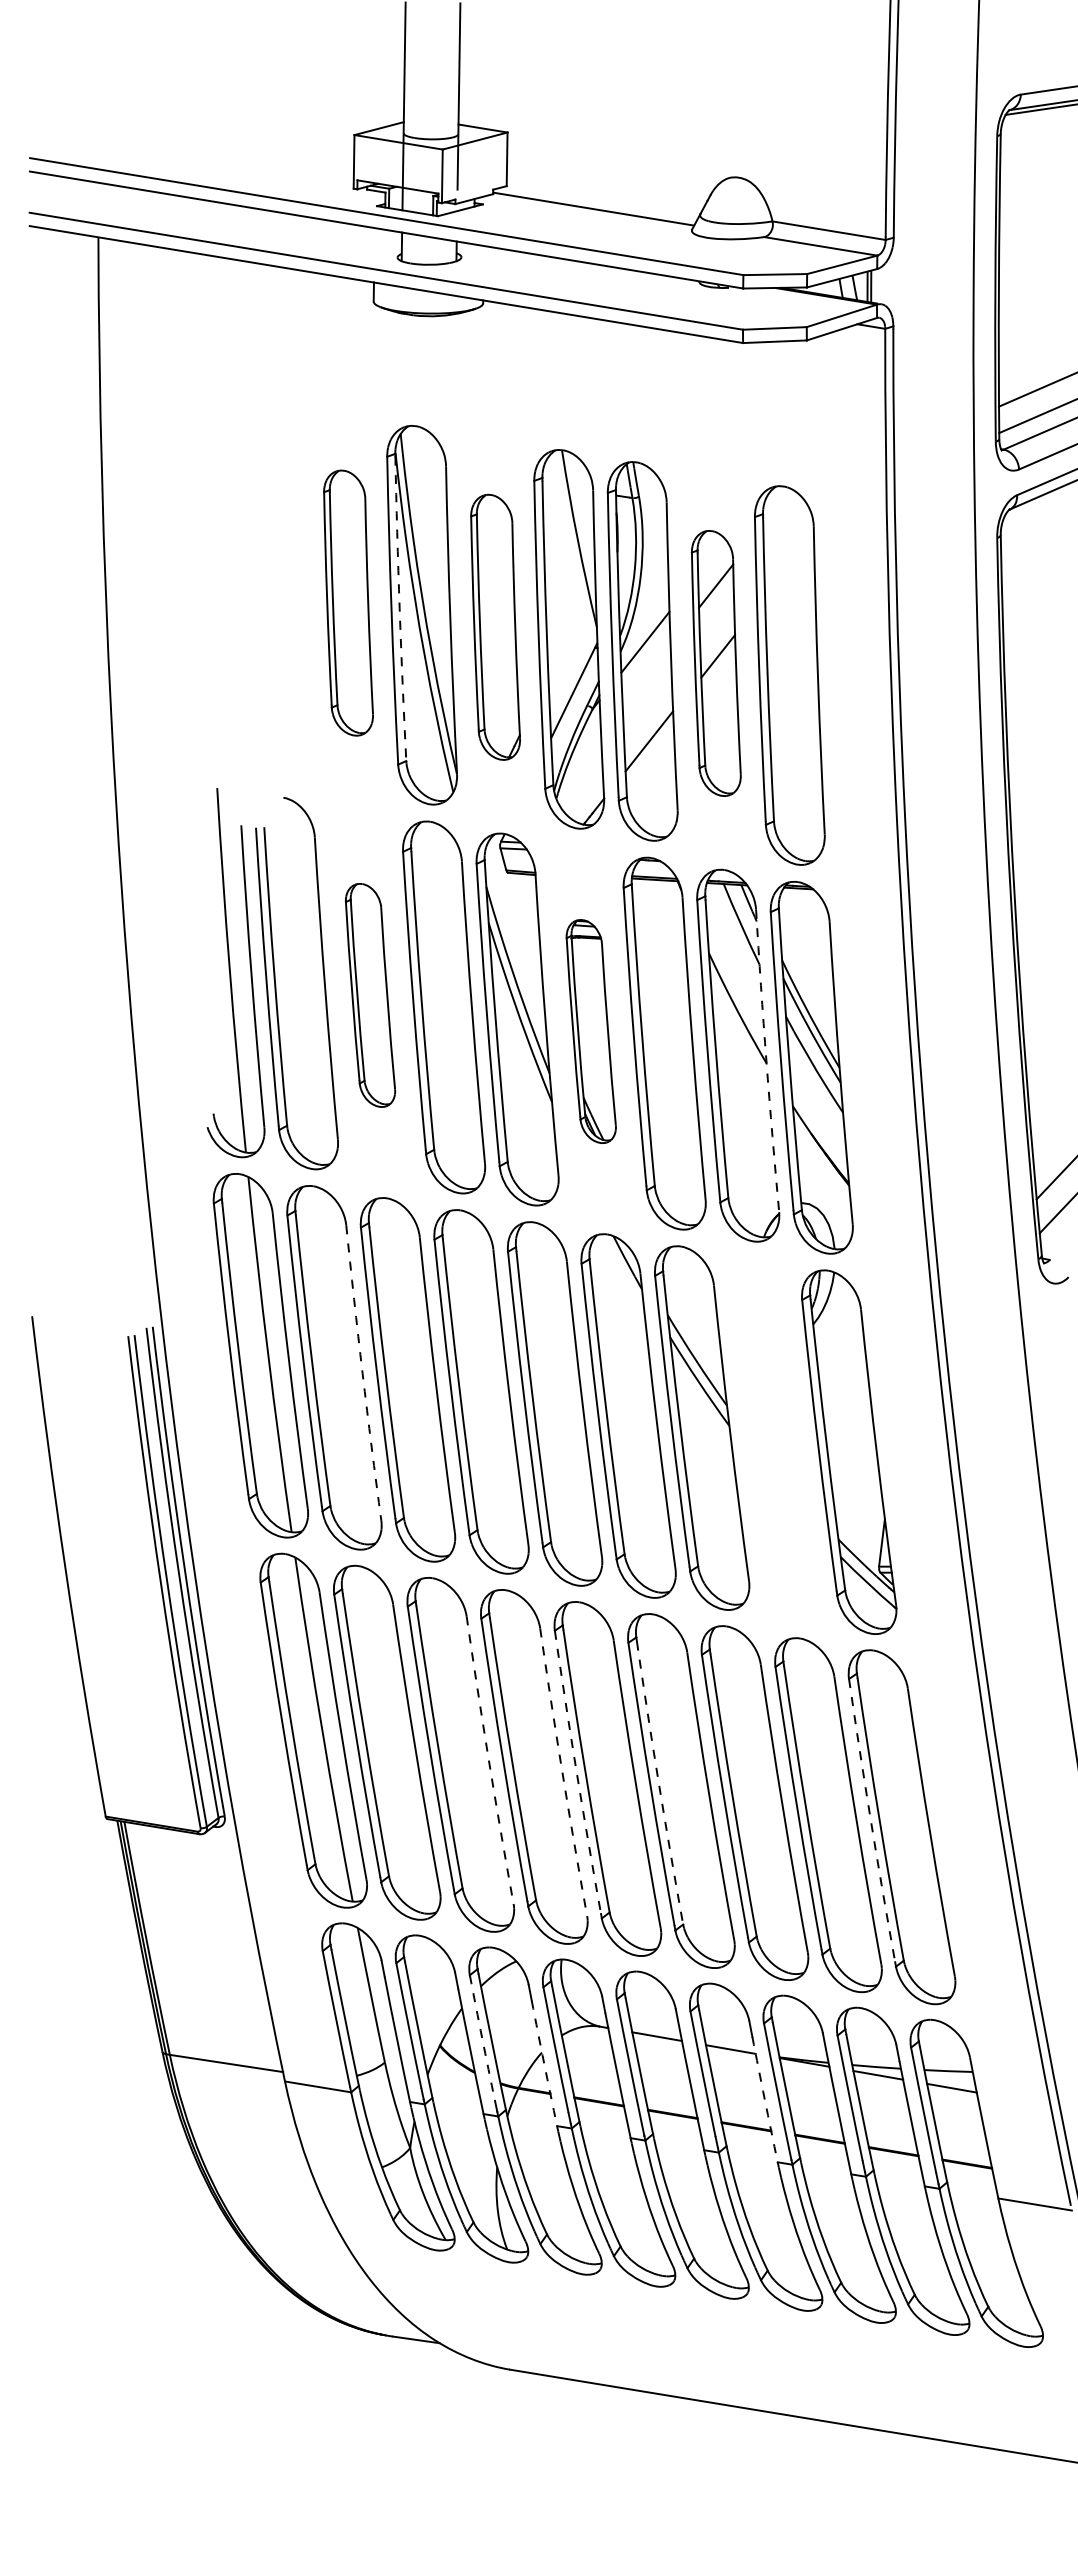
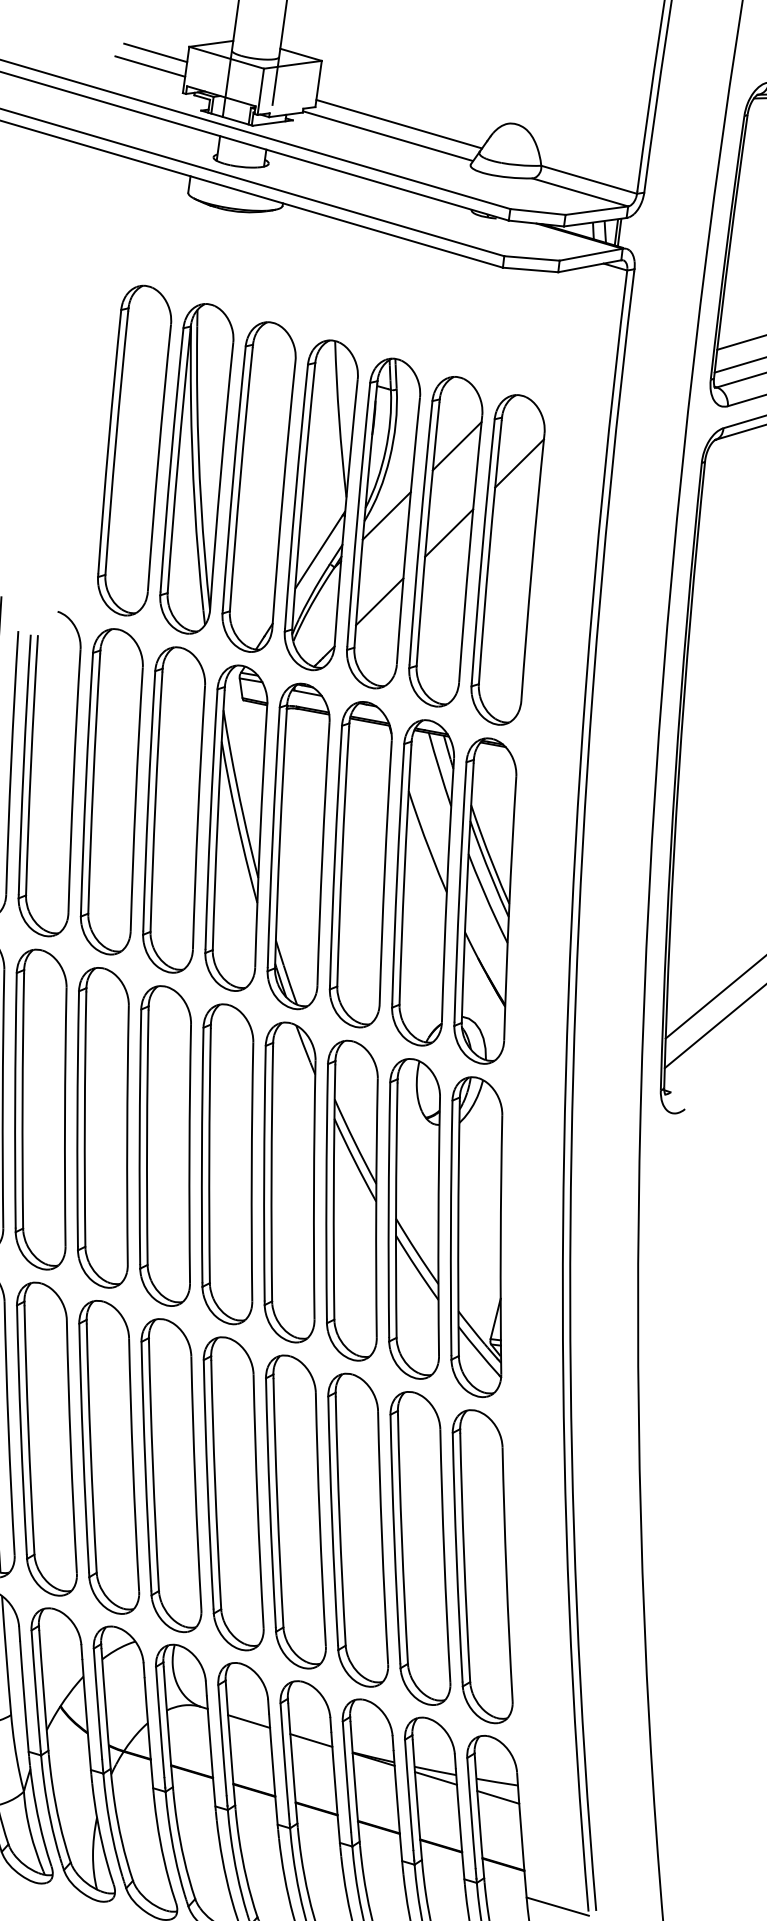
line: (316, 146) -> (155, 52), added
line: (312, 162) -> (150, 66), added
line: (604, 193) -> (399, 123), added
line: (789, 564) -> (519, 463), added
part: (348, 602) -> (134, 449), size x1.43
arc: (399, 608) -> (177, 460), dashed -> solid
part: (495, 627) -> (258, 487), size x1.43
part: (716, 663) -> (445, 541), size x1.43
part: (370, 995) -> (111, 791), size x1.67
part: (591, 1031) -> (298, 846), size x1.67
arc: (766, 1061) -> (446, 890), dashed -> solid
arc: (362, 1373) -> (64, 1117), dashed -> solid
part: (775, 1439) -> (414, 1218), added
arc: (488, 1760) -> (132, 1465), dashed -> solid
arc: (562, 1772) -> (195, 1483), dashed -> solid
arc: (576, 1772) -> (207, 1484), dashed -> solid
arc: (658, 1783) -> (277, 1503), dashed -> solid
arc: (870, 1820) -> (456, 1557), dashed -> solid
arc: (482, 2038) -> (98, 1704), dashed -> solid
arc: (544, 2063) -> (148, 1732), dashed -> solid
arc: (764, 2099) -> (335, 1787), dashed -> solid

